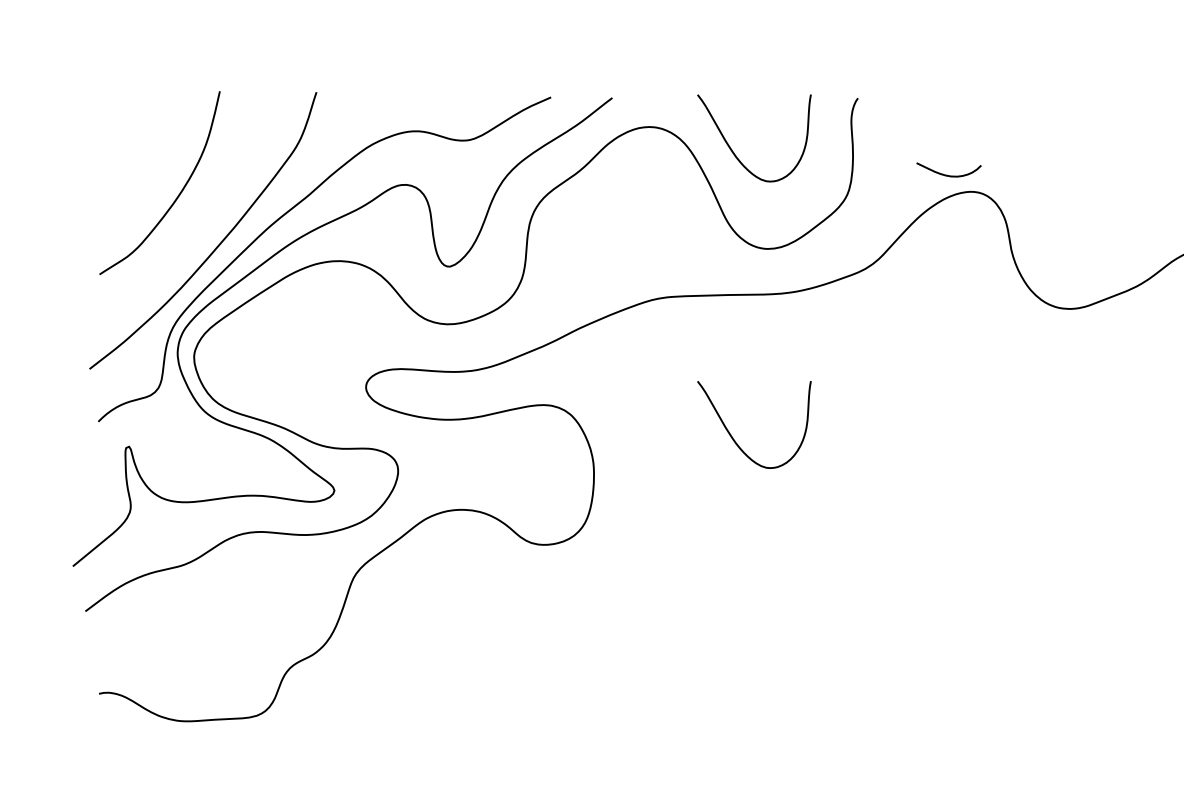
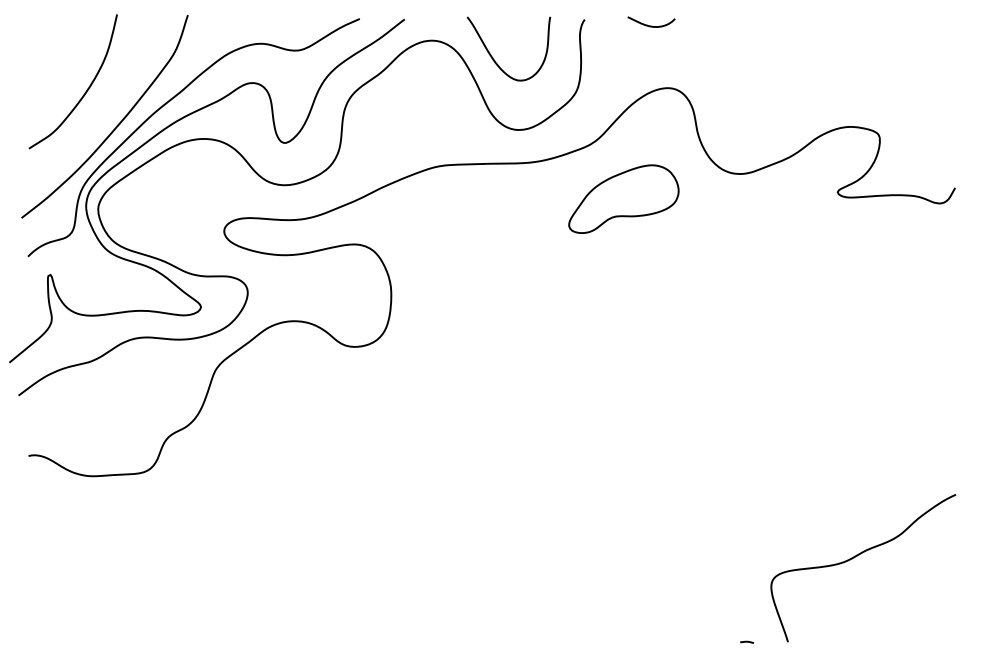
curve: (949, 174) -> (651, 25), moved
part: (910, 342) -> (623, 198), added
curve: (733, 436) -> (493, 267), removed

